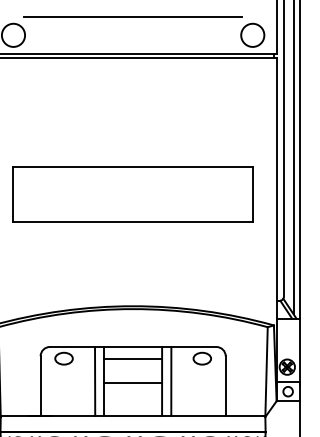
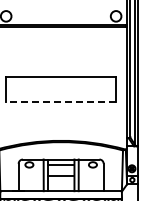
line: (133, 18) -> (61, 8), removed
line: (131, 222) -> (60, 102), solid -> dashed

